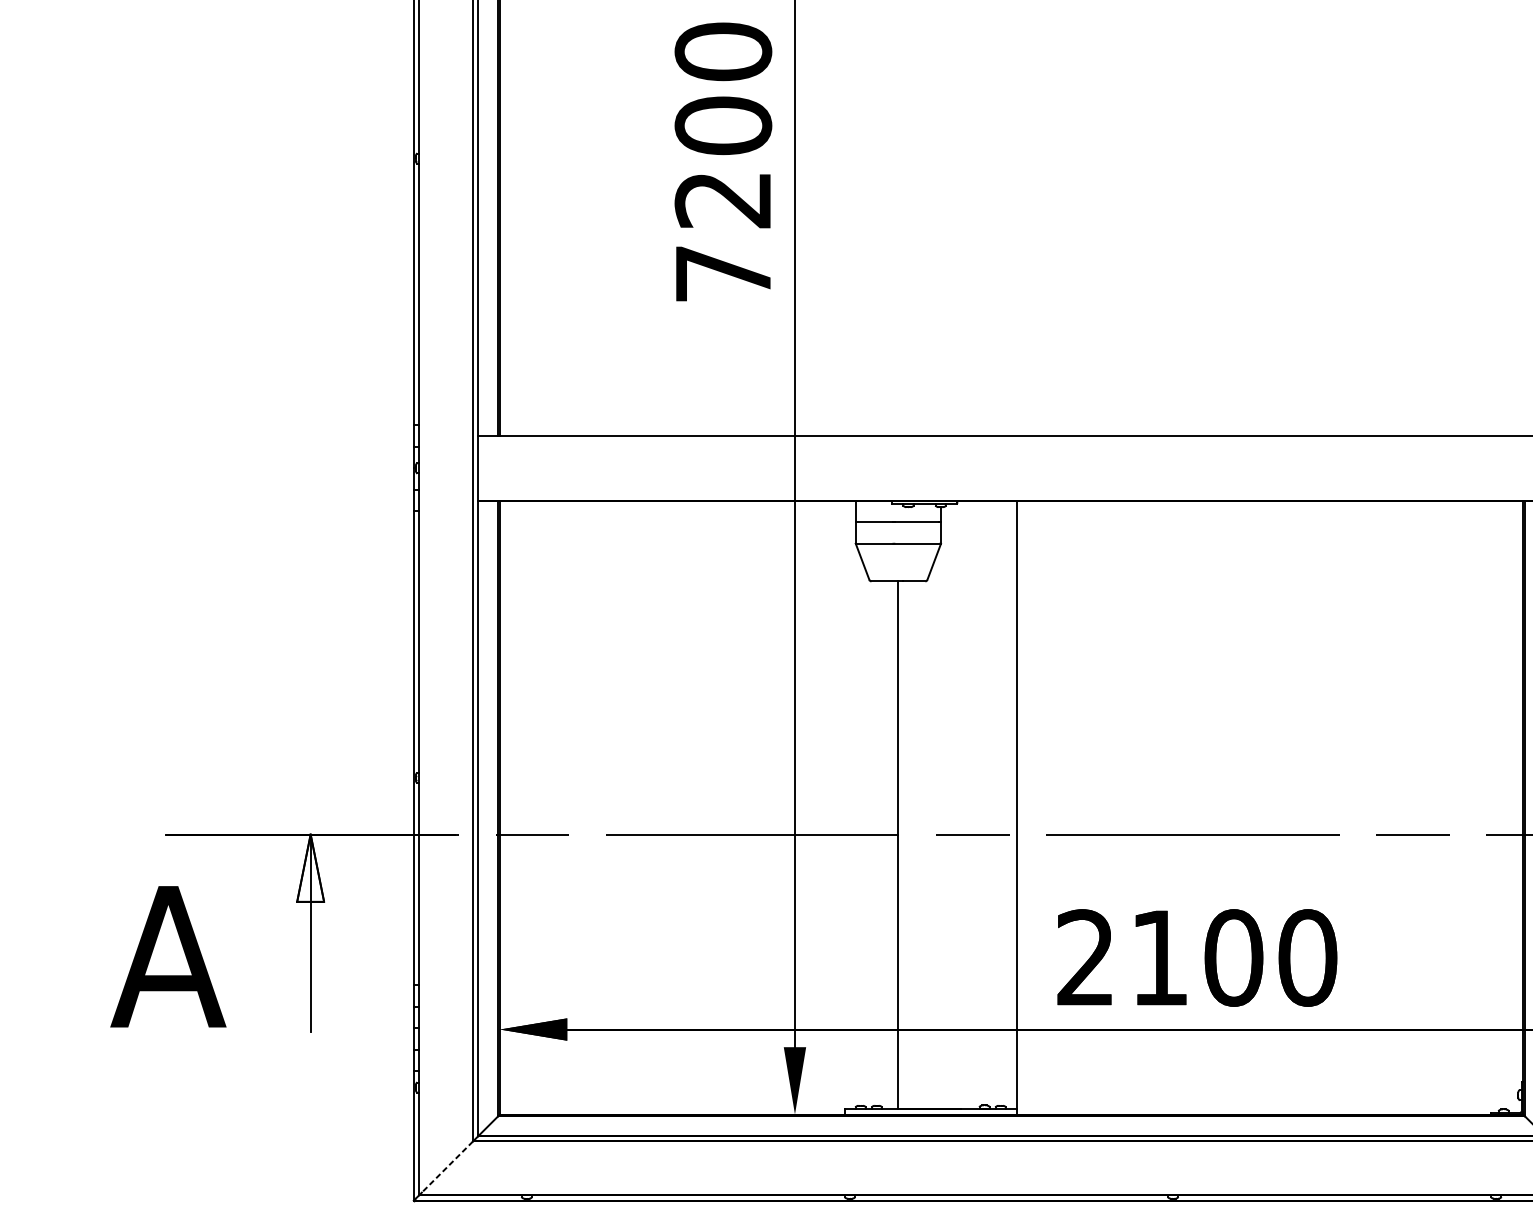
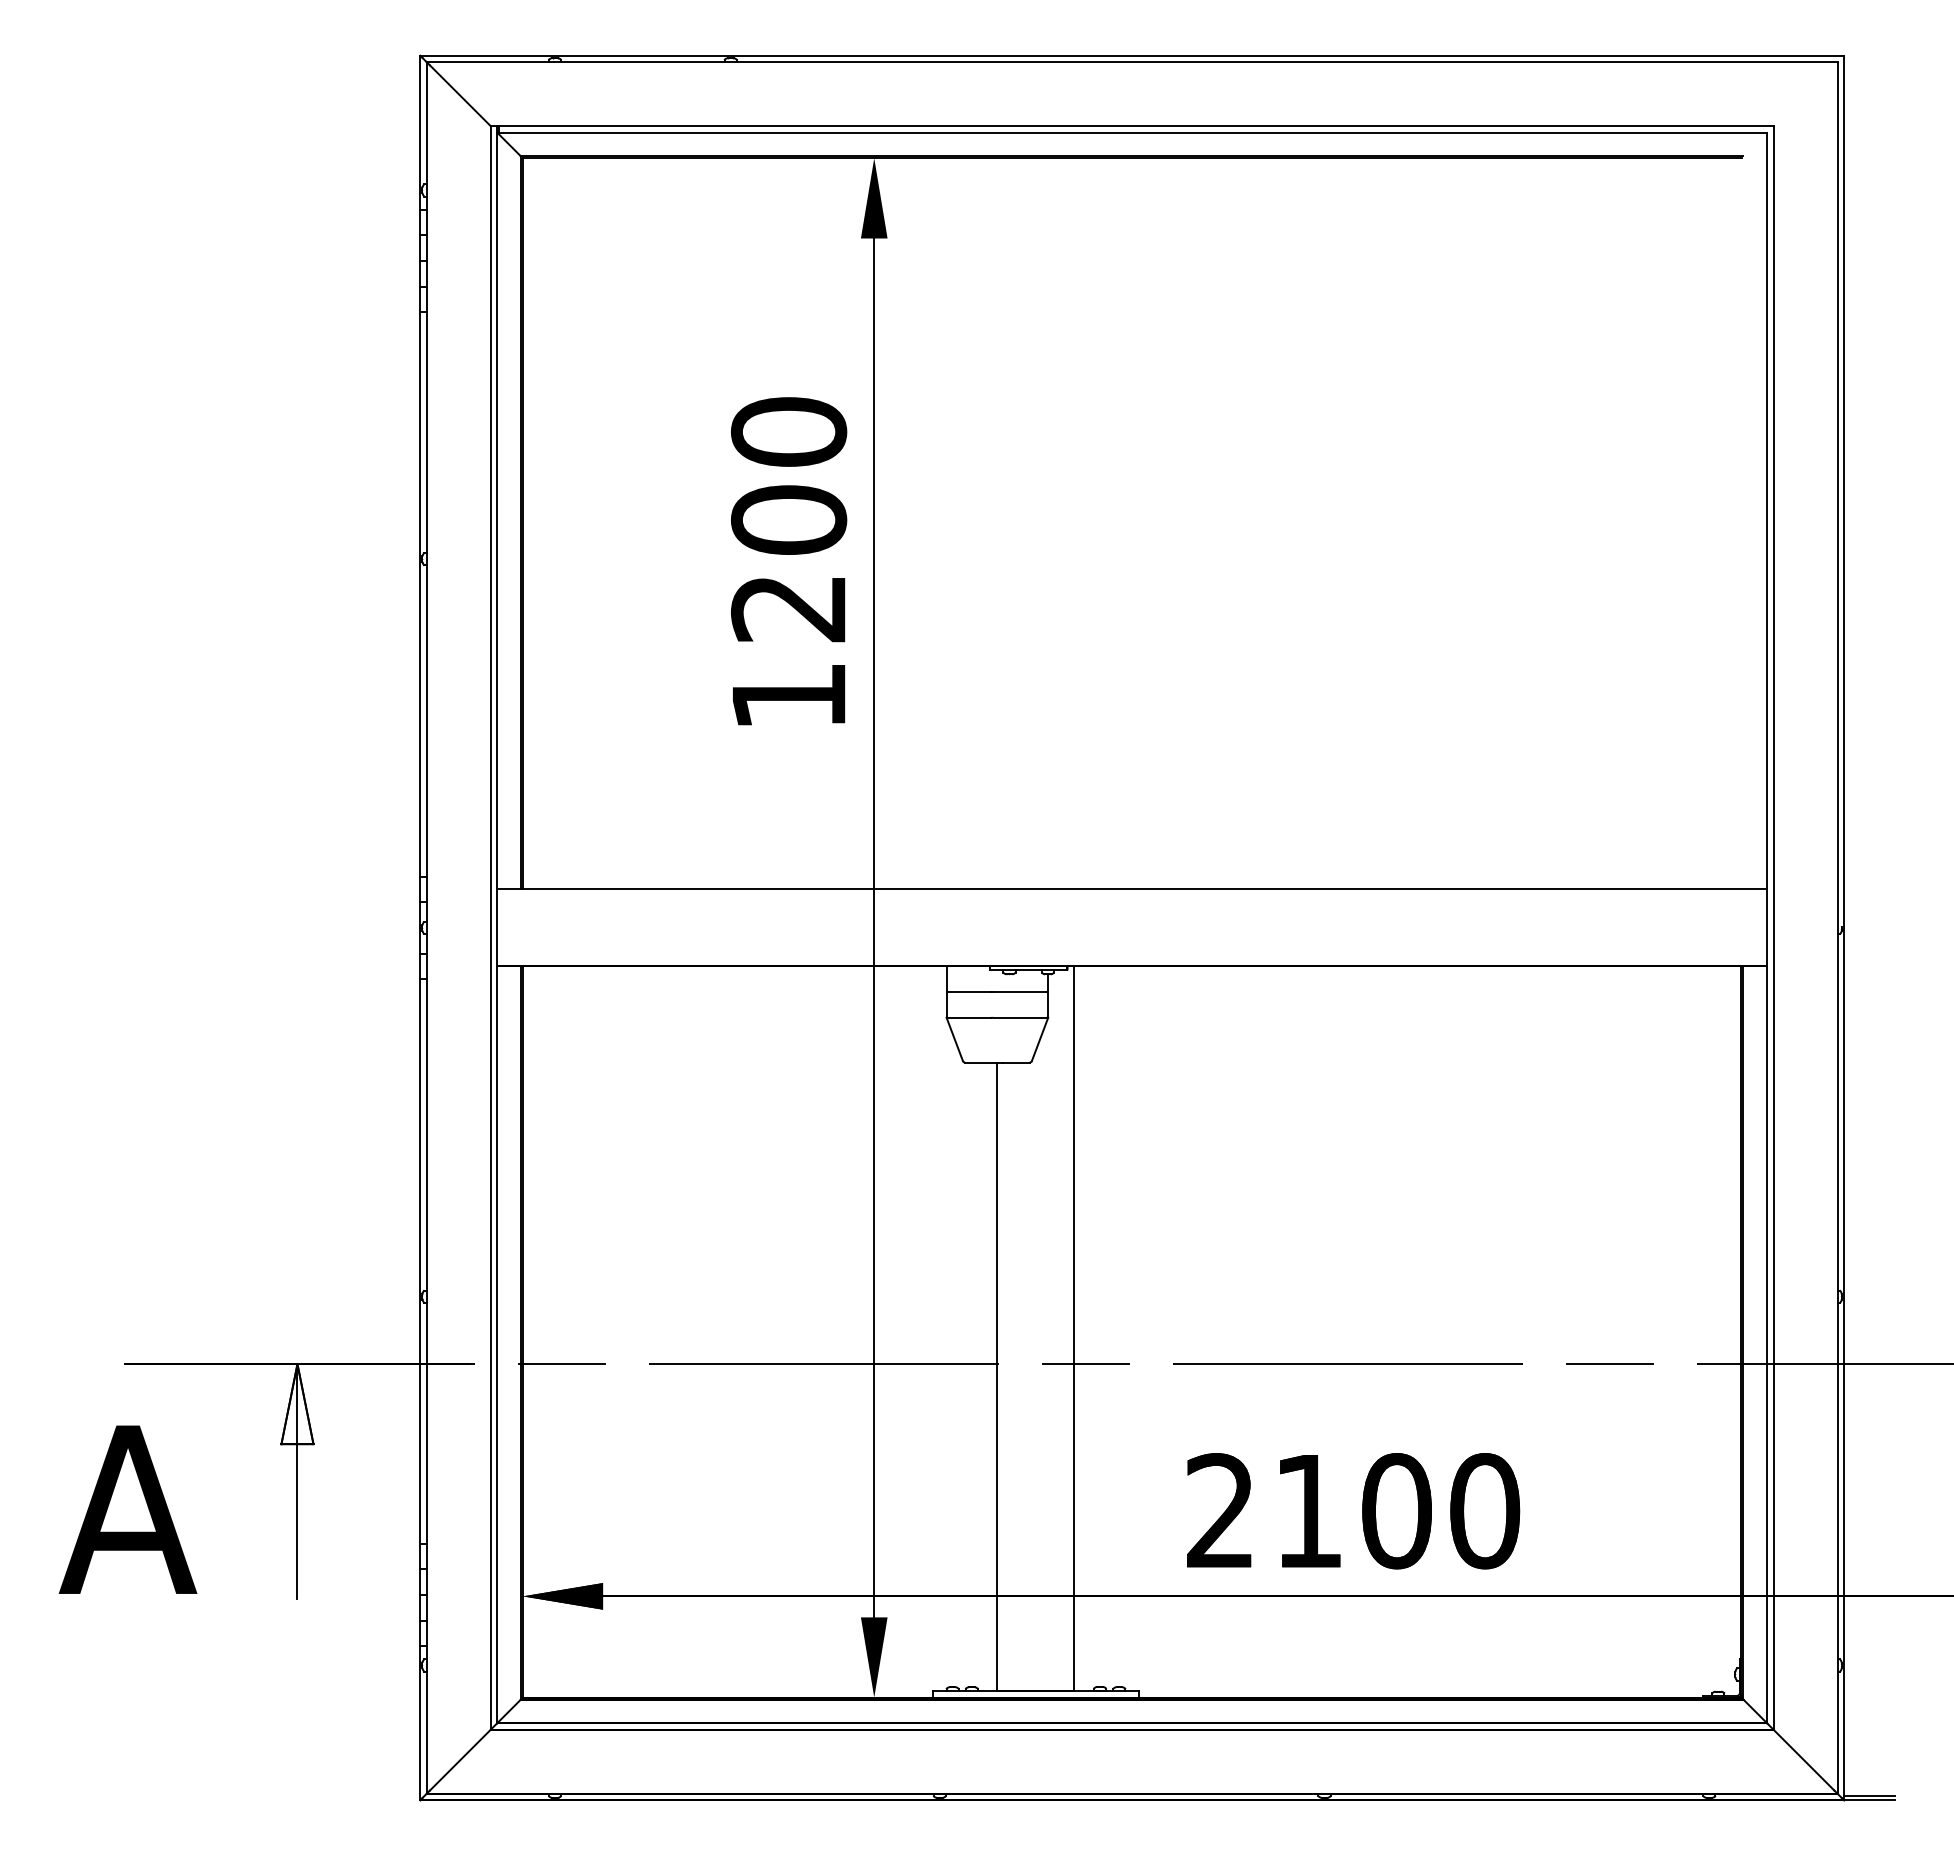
text: (722, 273) -> (788, 696), 7200 -> 1200
line: (1016, 804) -> (1074, 1328), moved
line: (447, 1167) -> (460, 1760), dashed -> solid

